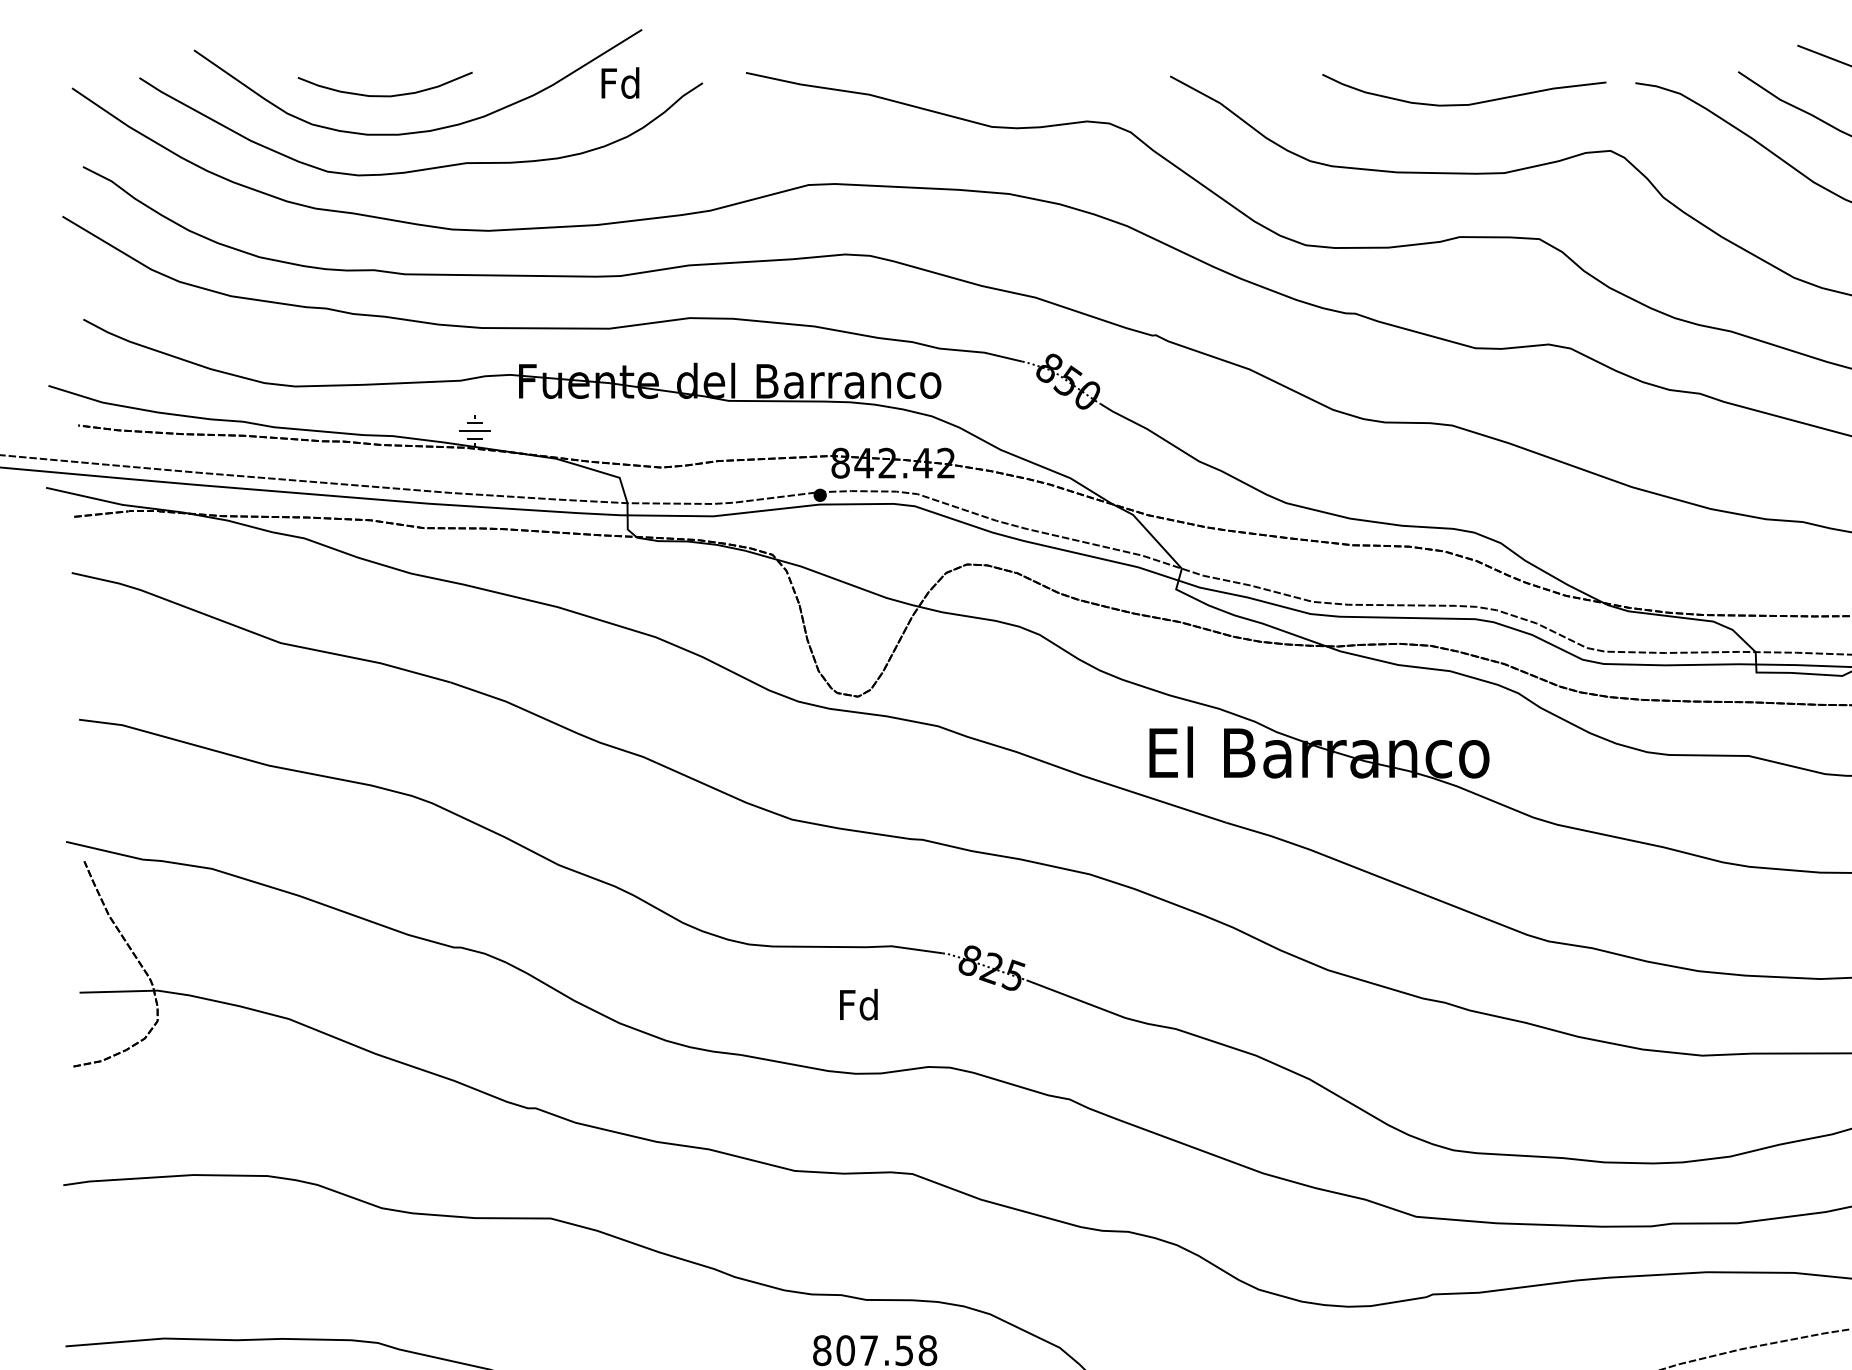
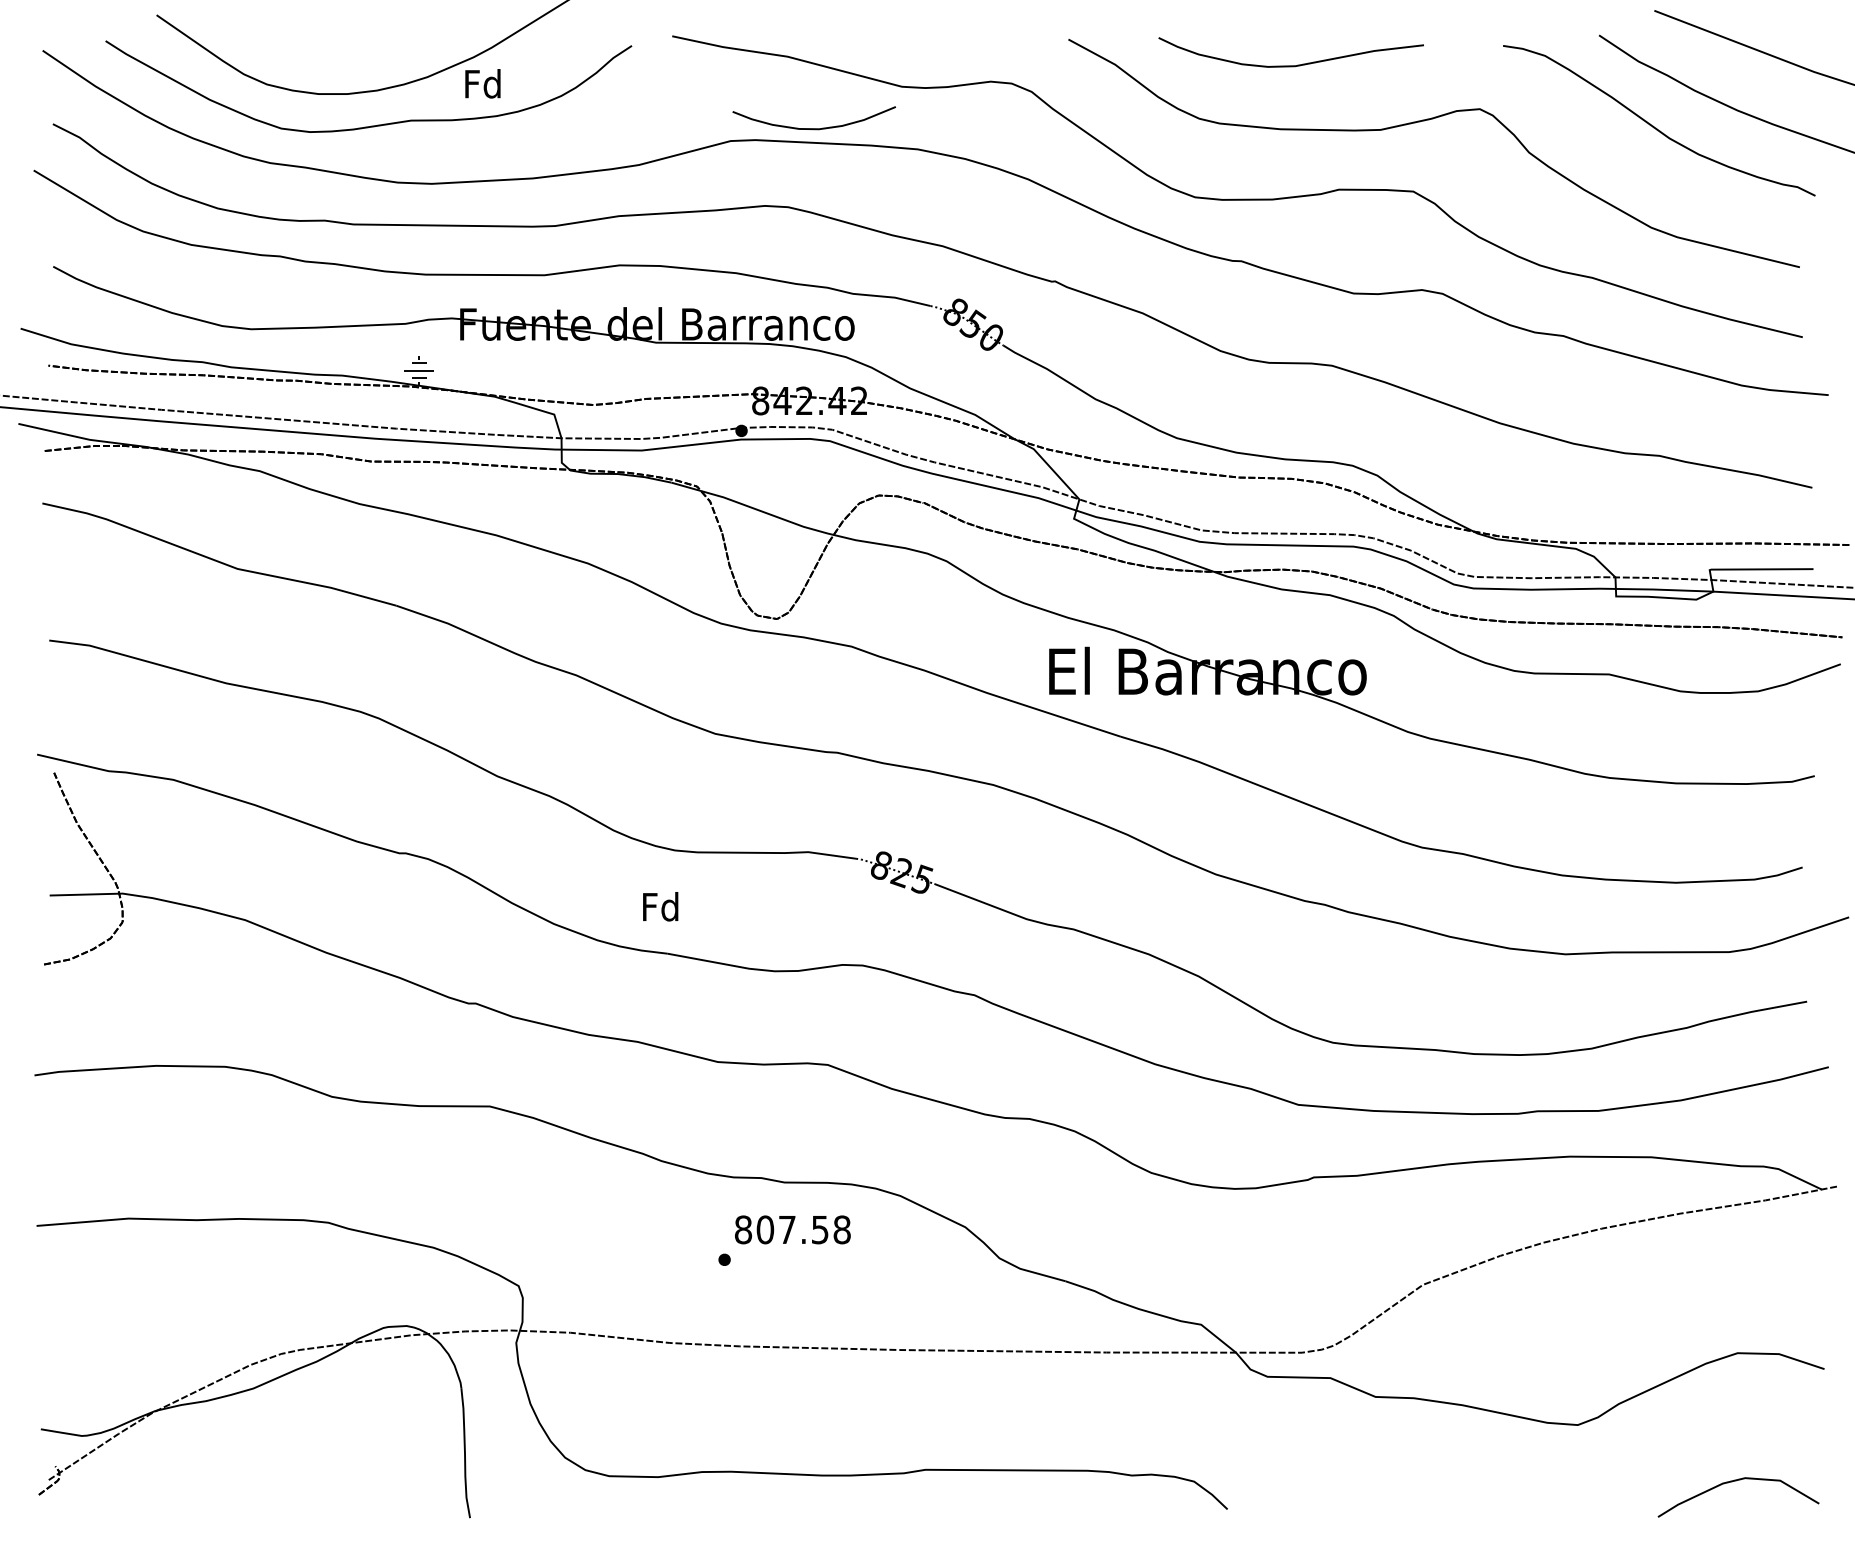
text: (619, 82) -> (482, 83), moved
curve: (384, 95) -> (813, 128), moved
curve: (1463, 104) -> (1290, 65), moved
text: (858, 1004) -> (660, 906), moved

